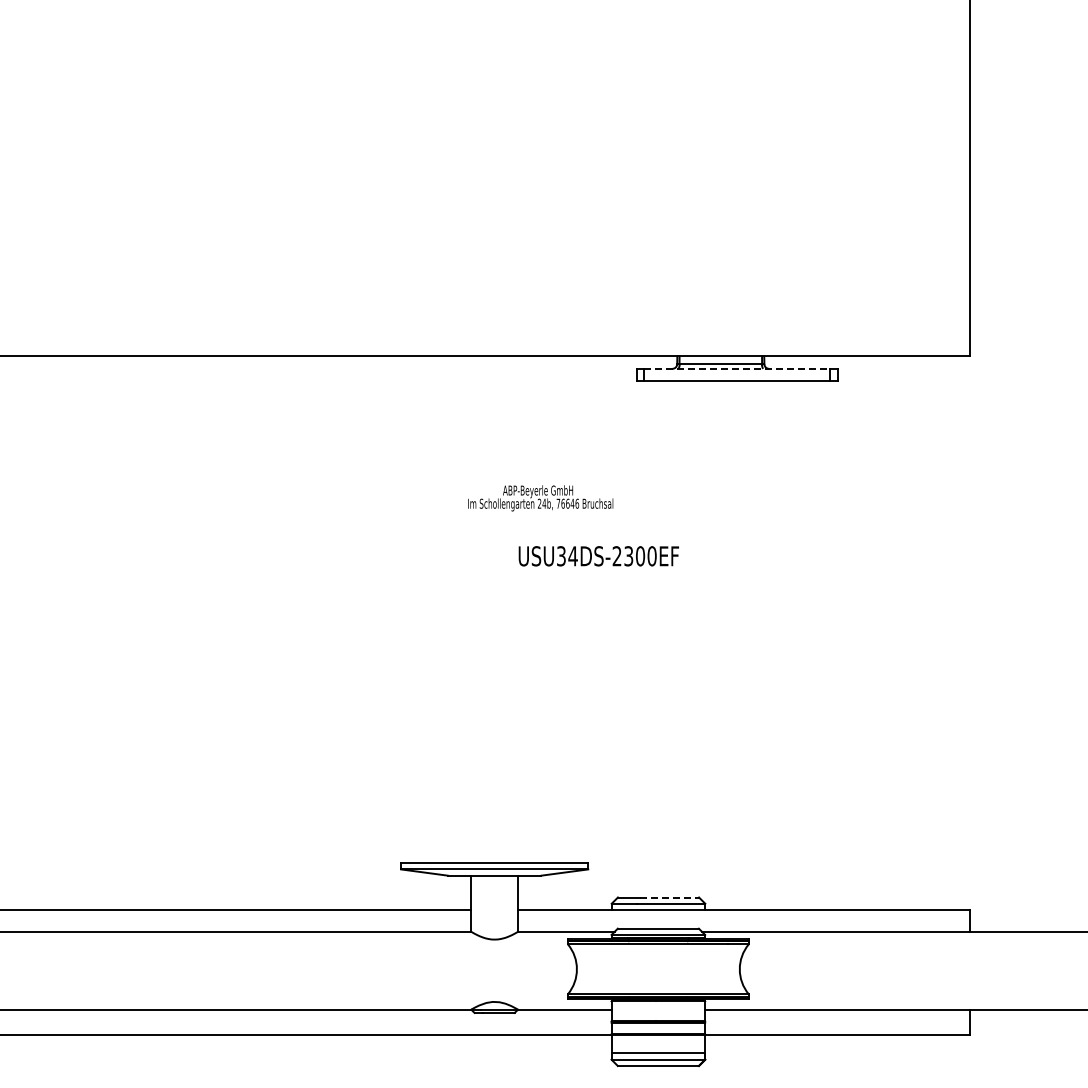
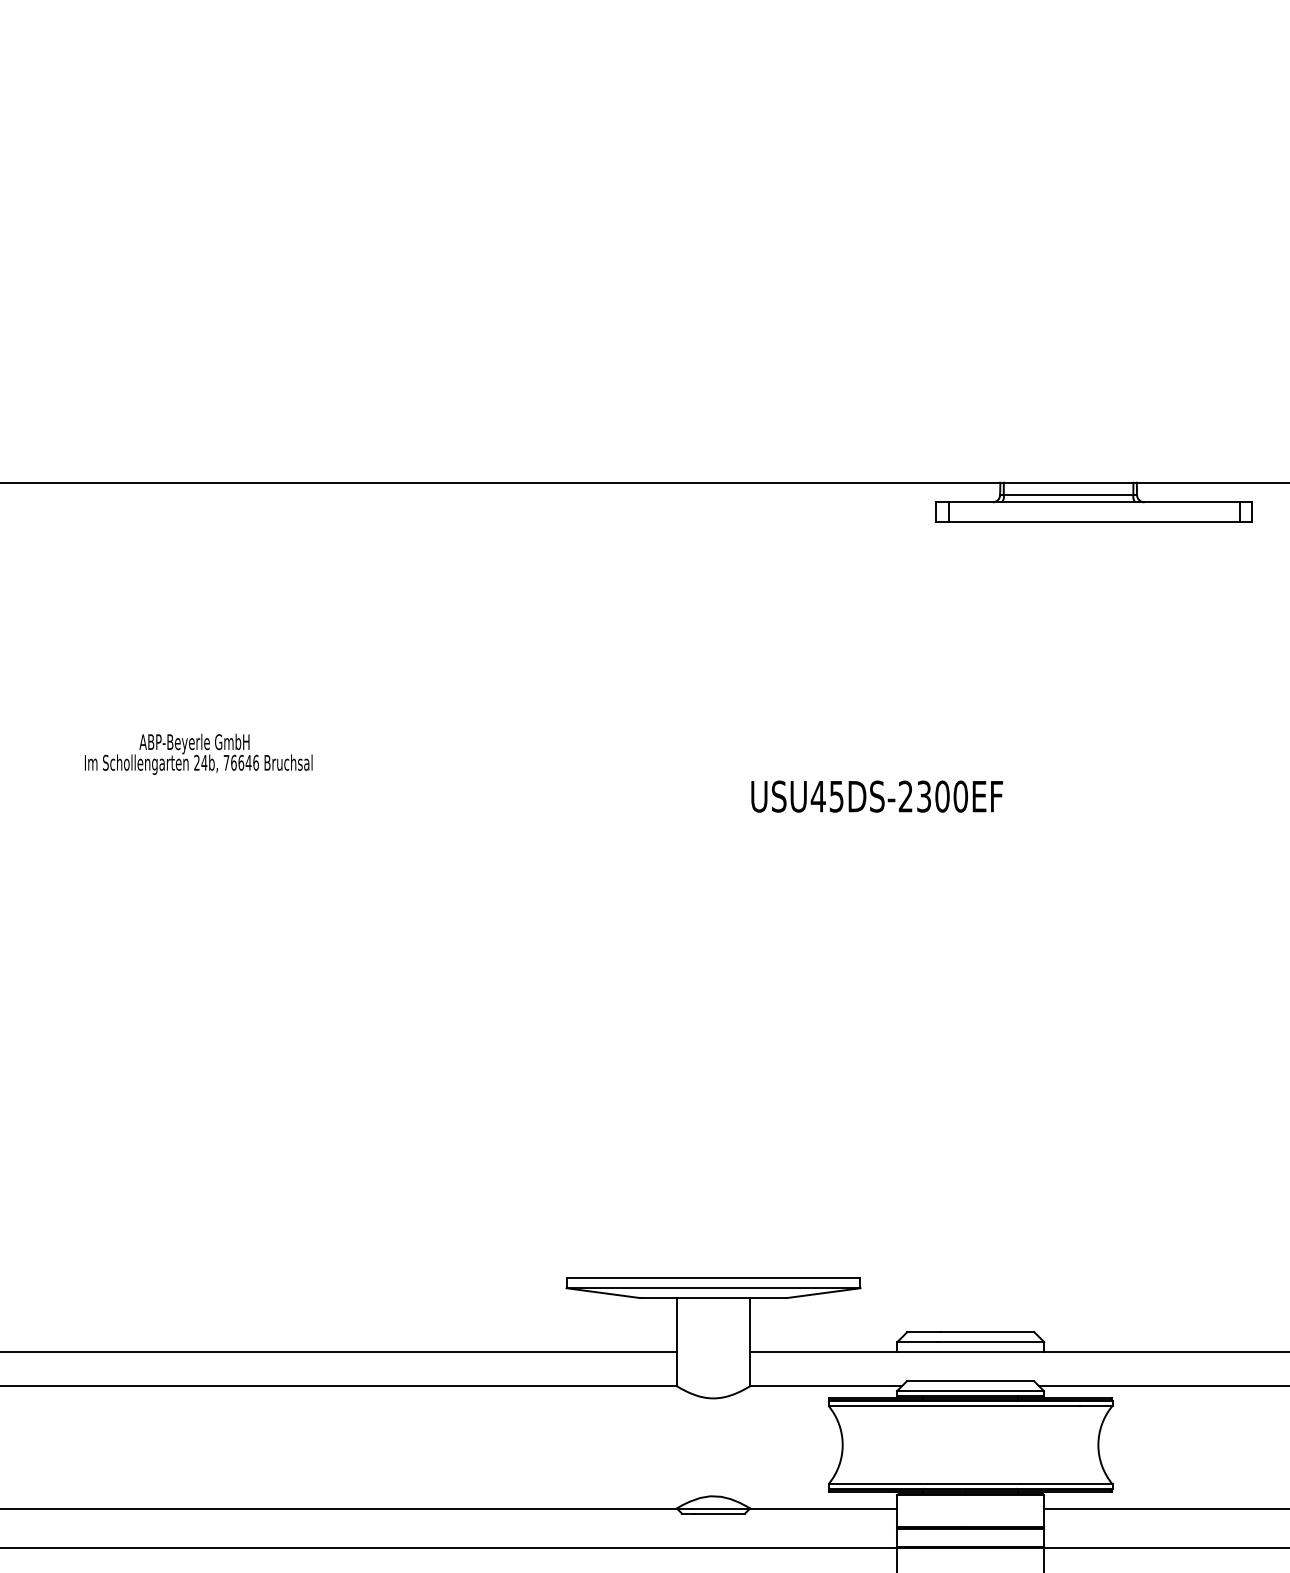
line: (737, 368) -> (1094, 501), dashed -> solid
text: (540, 498) -> (198, 754), moved
text: (566, 556) -> (826, 796), USU34DS-2300EF -> USU45DS-2300EF
line: (669, 897) -> (988, 1332), dashed -> solid

